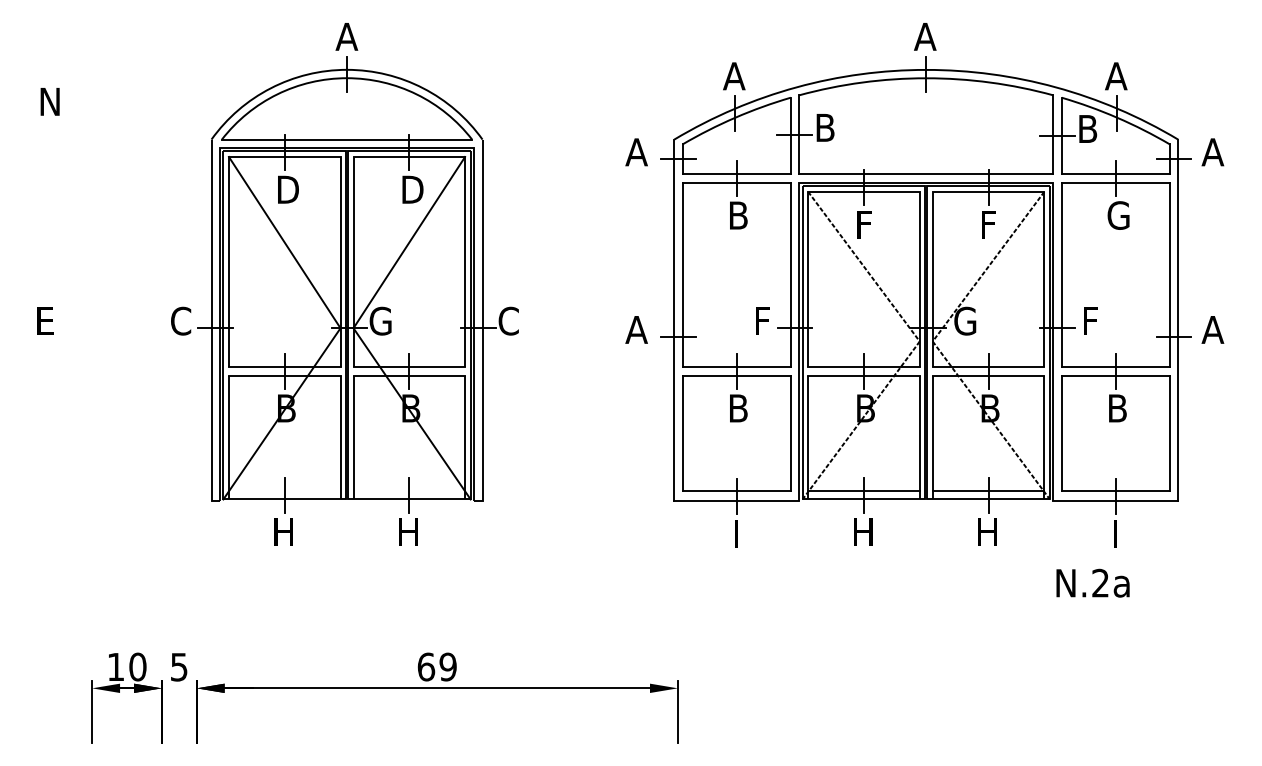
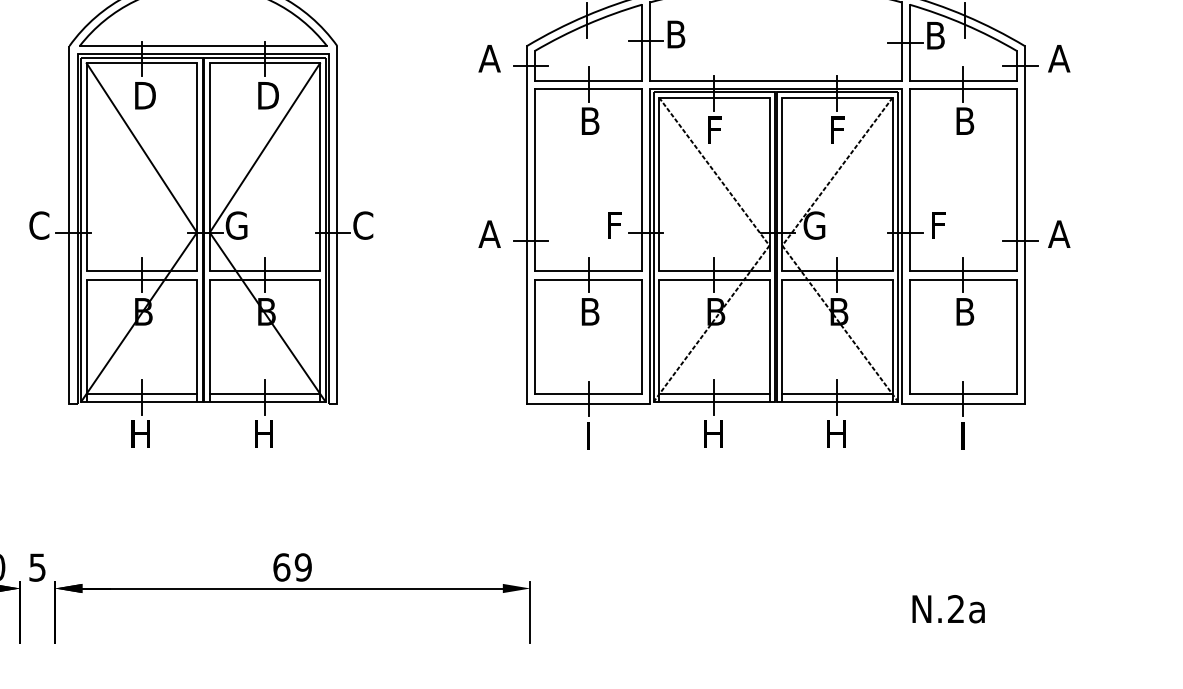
text: (1118, 215) -> (965, 121), G -> B
line: (284, 491) -> (141, 393), added
line: (409, 491) -> (265, 393), added
text: (1092, 582) -> (948, 608), moved

